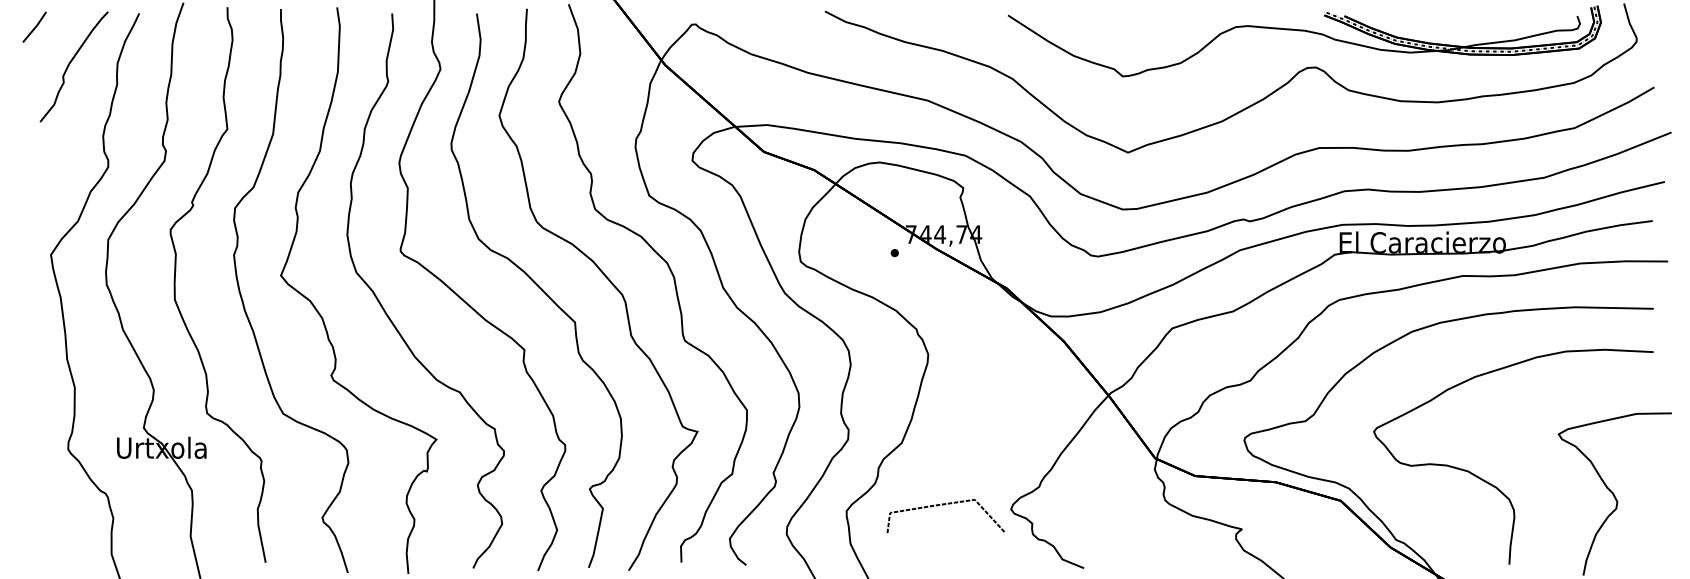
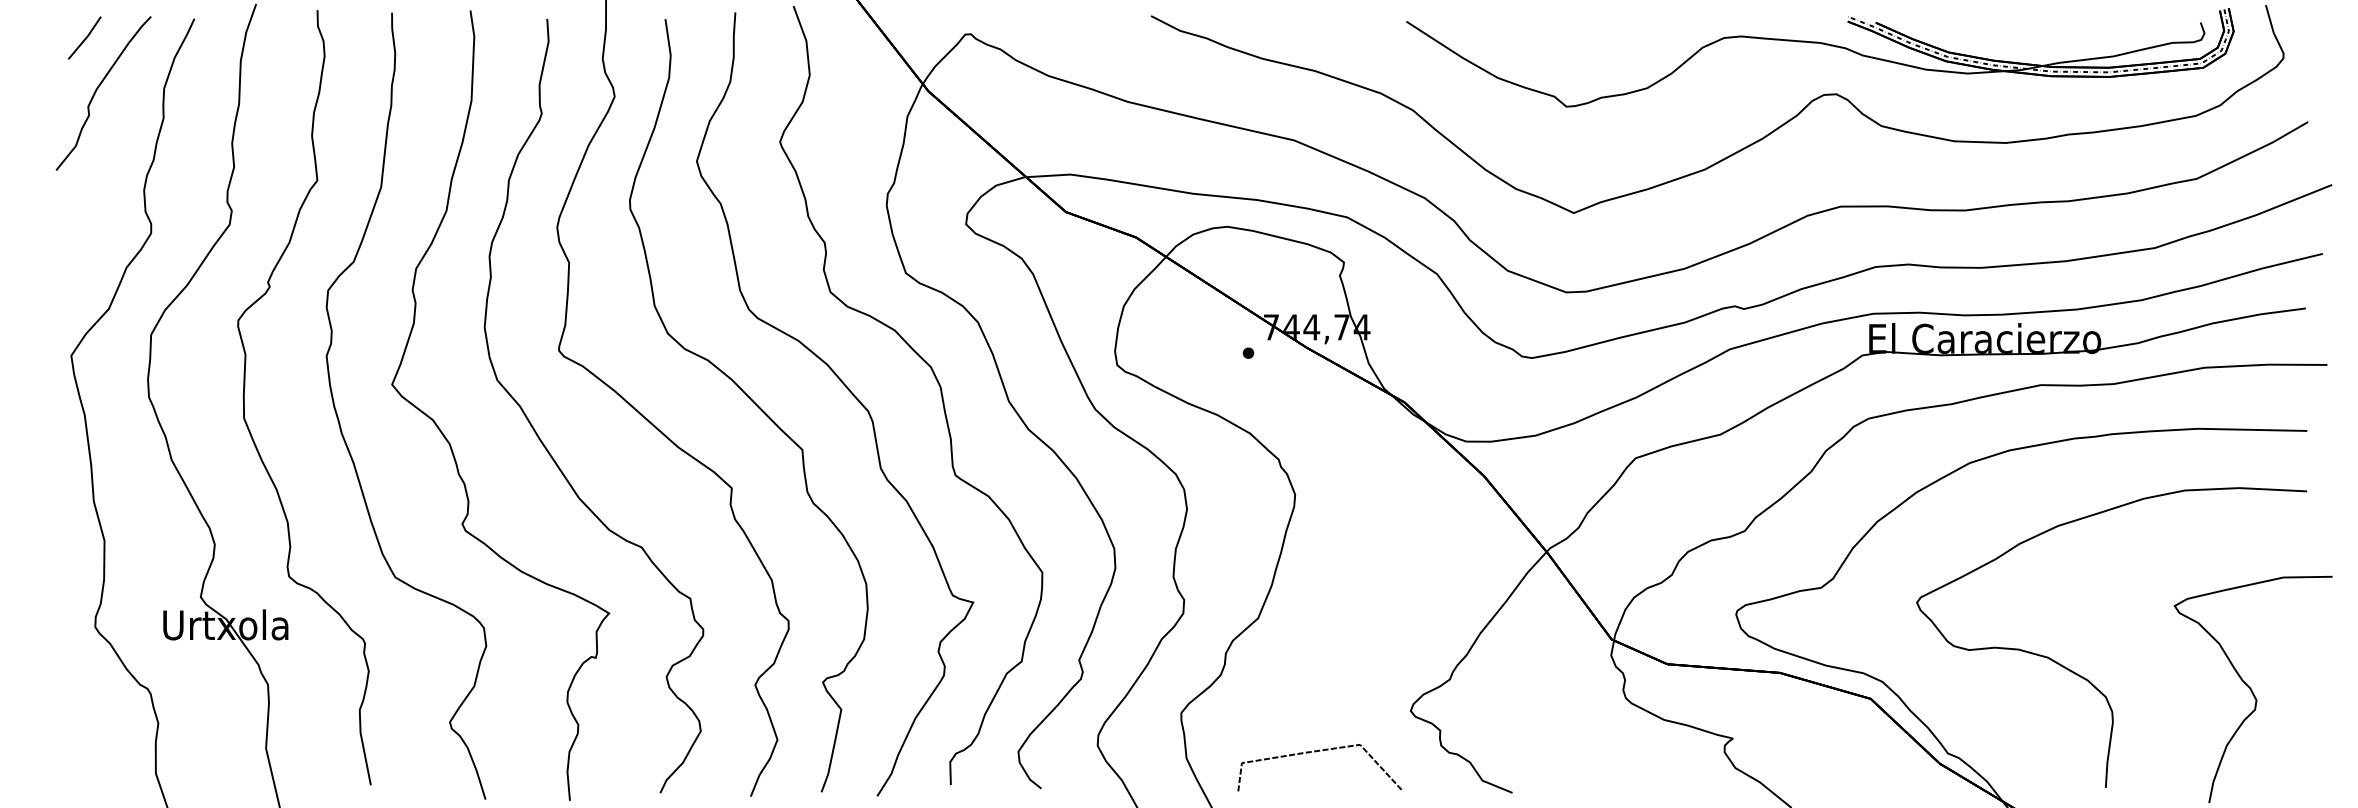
line: (35, 26) -> (85, 37), moved
line: (944, 505) -> (1317, 752), moved

